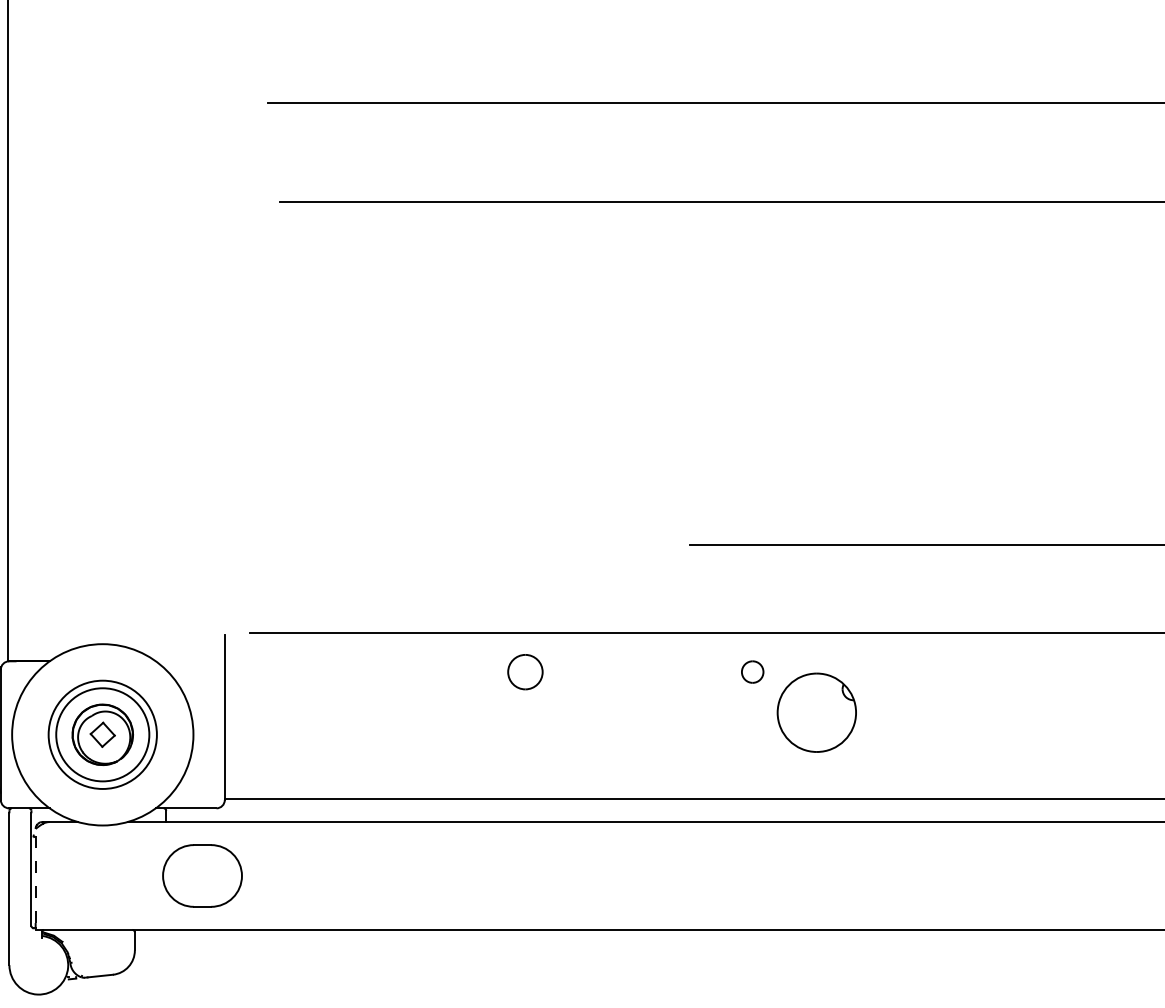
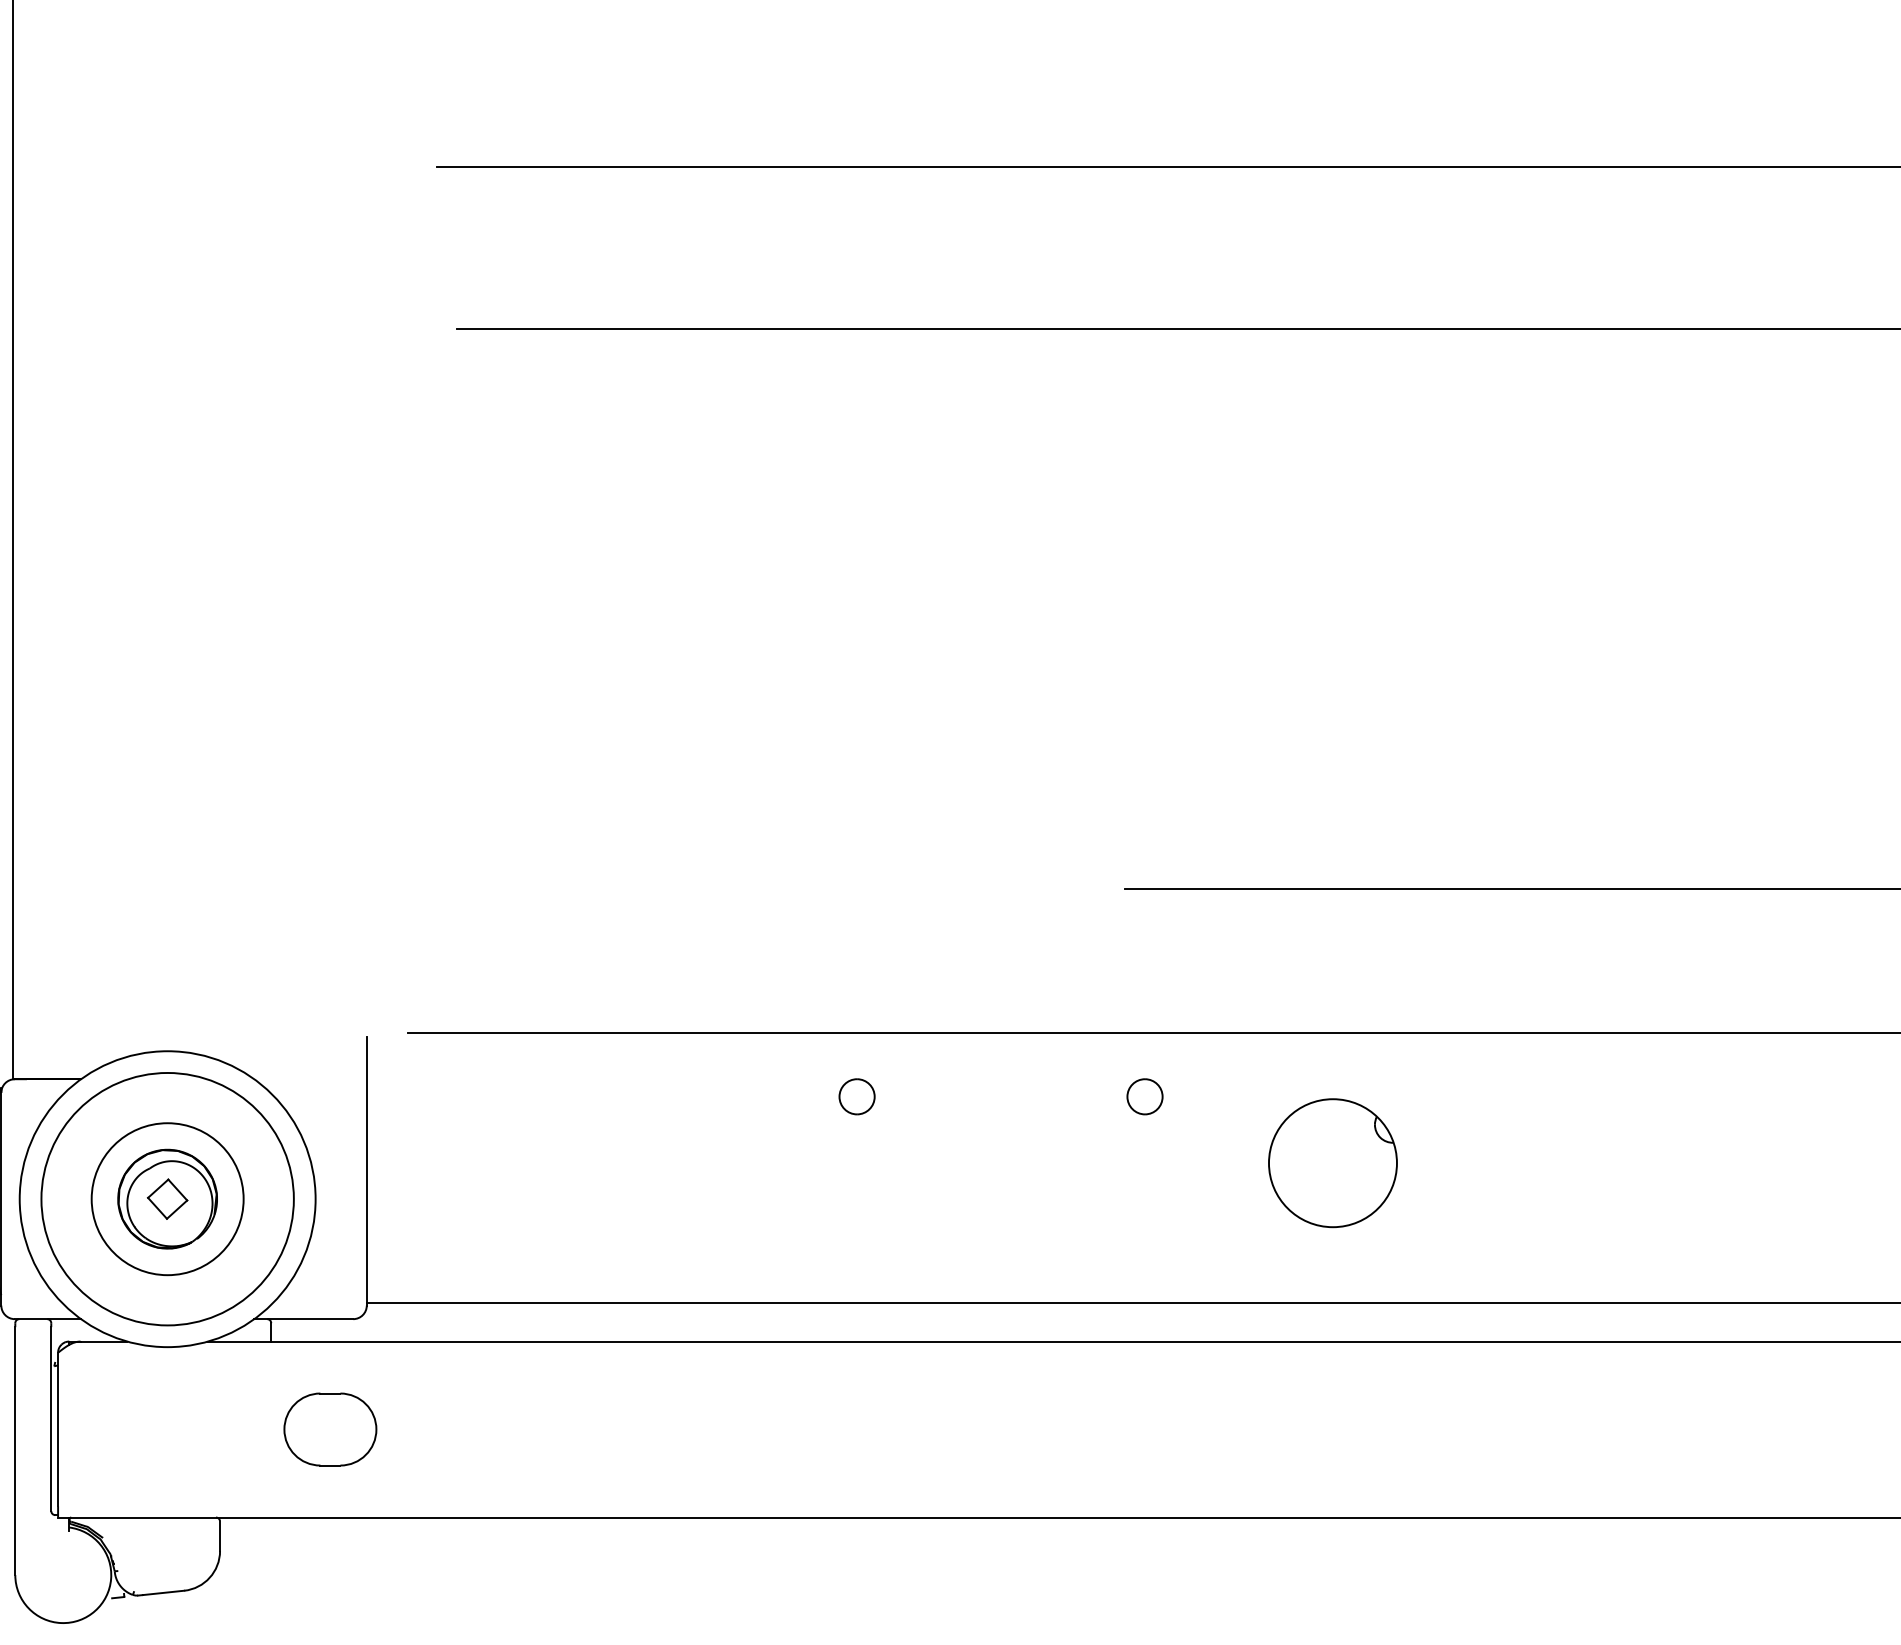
part: (524, 671) -> (855, 1095), size x0.62
part: (752, 671) -> (1144, 1095), moved
circle: (102, 734) -> (167, 1198), size x1.43
line: (35, 875) -> (57, 1428), dashed -> solid
part: (202, 875) -> (330, 1428), size x0.71

